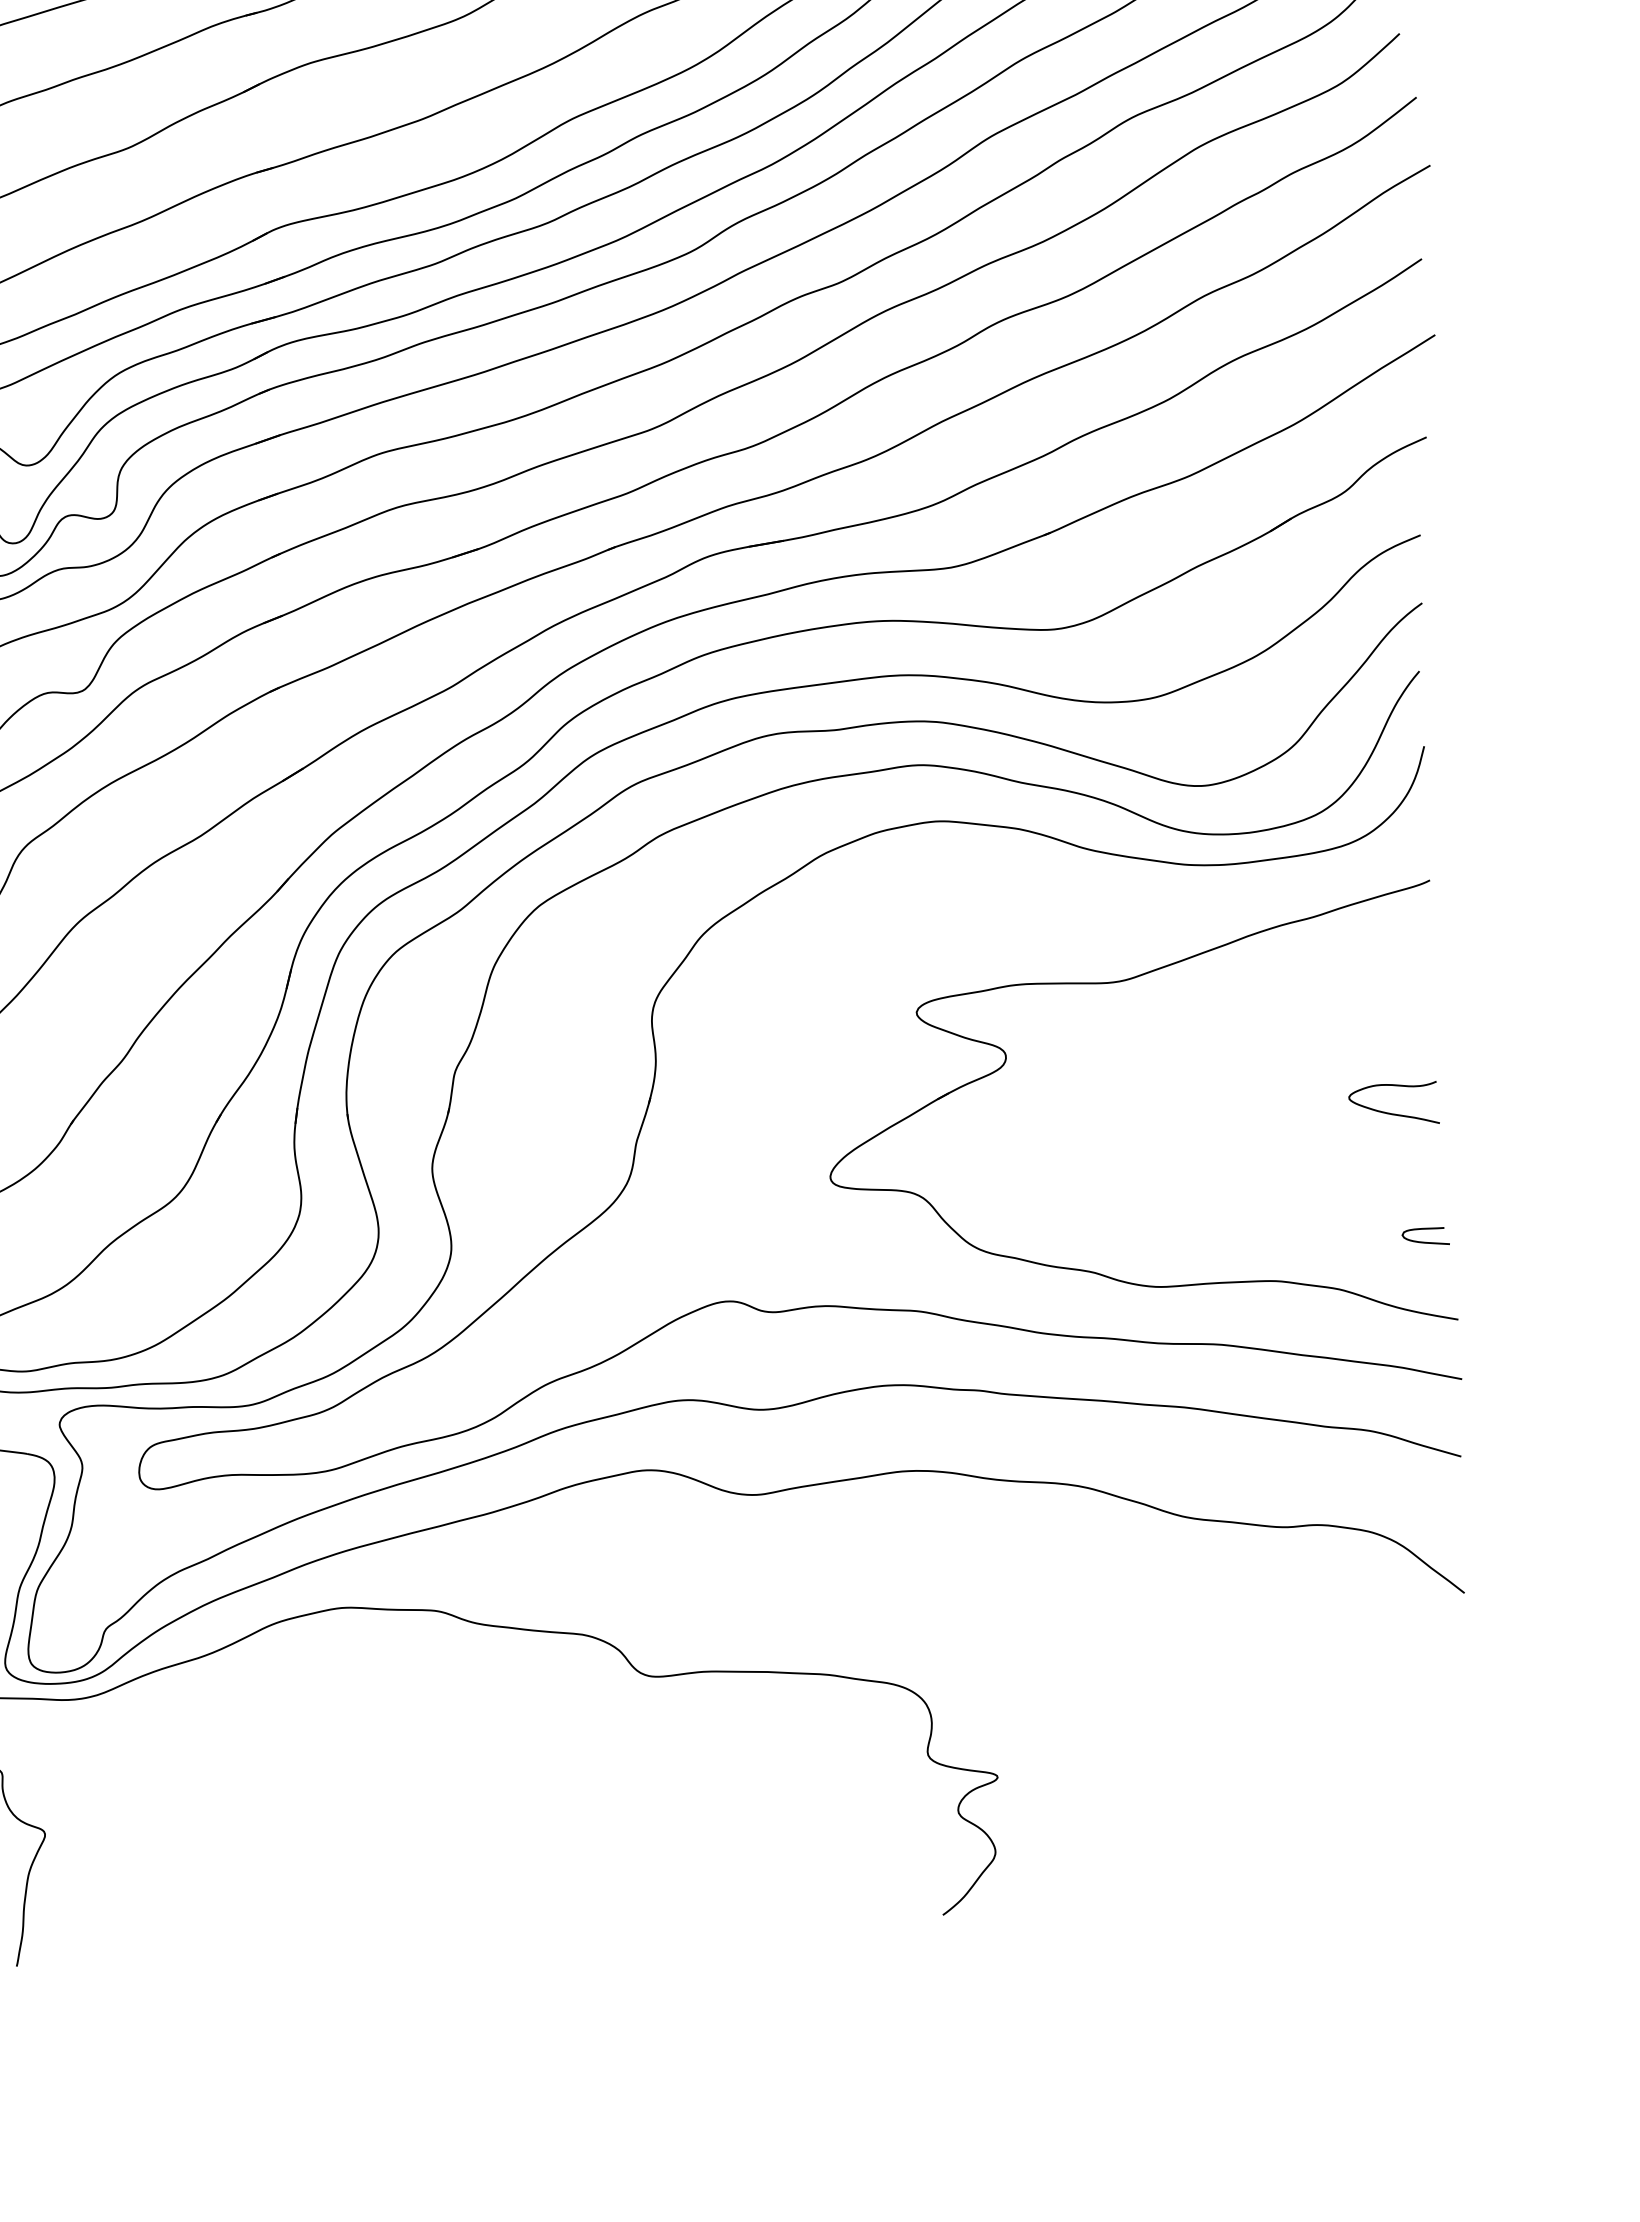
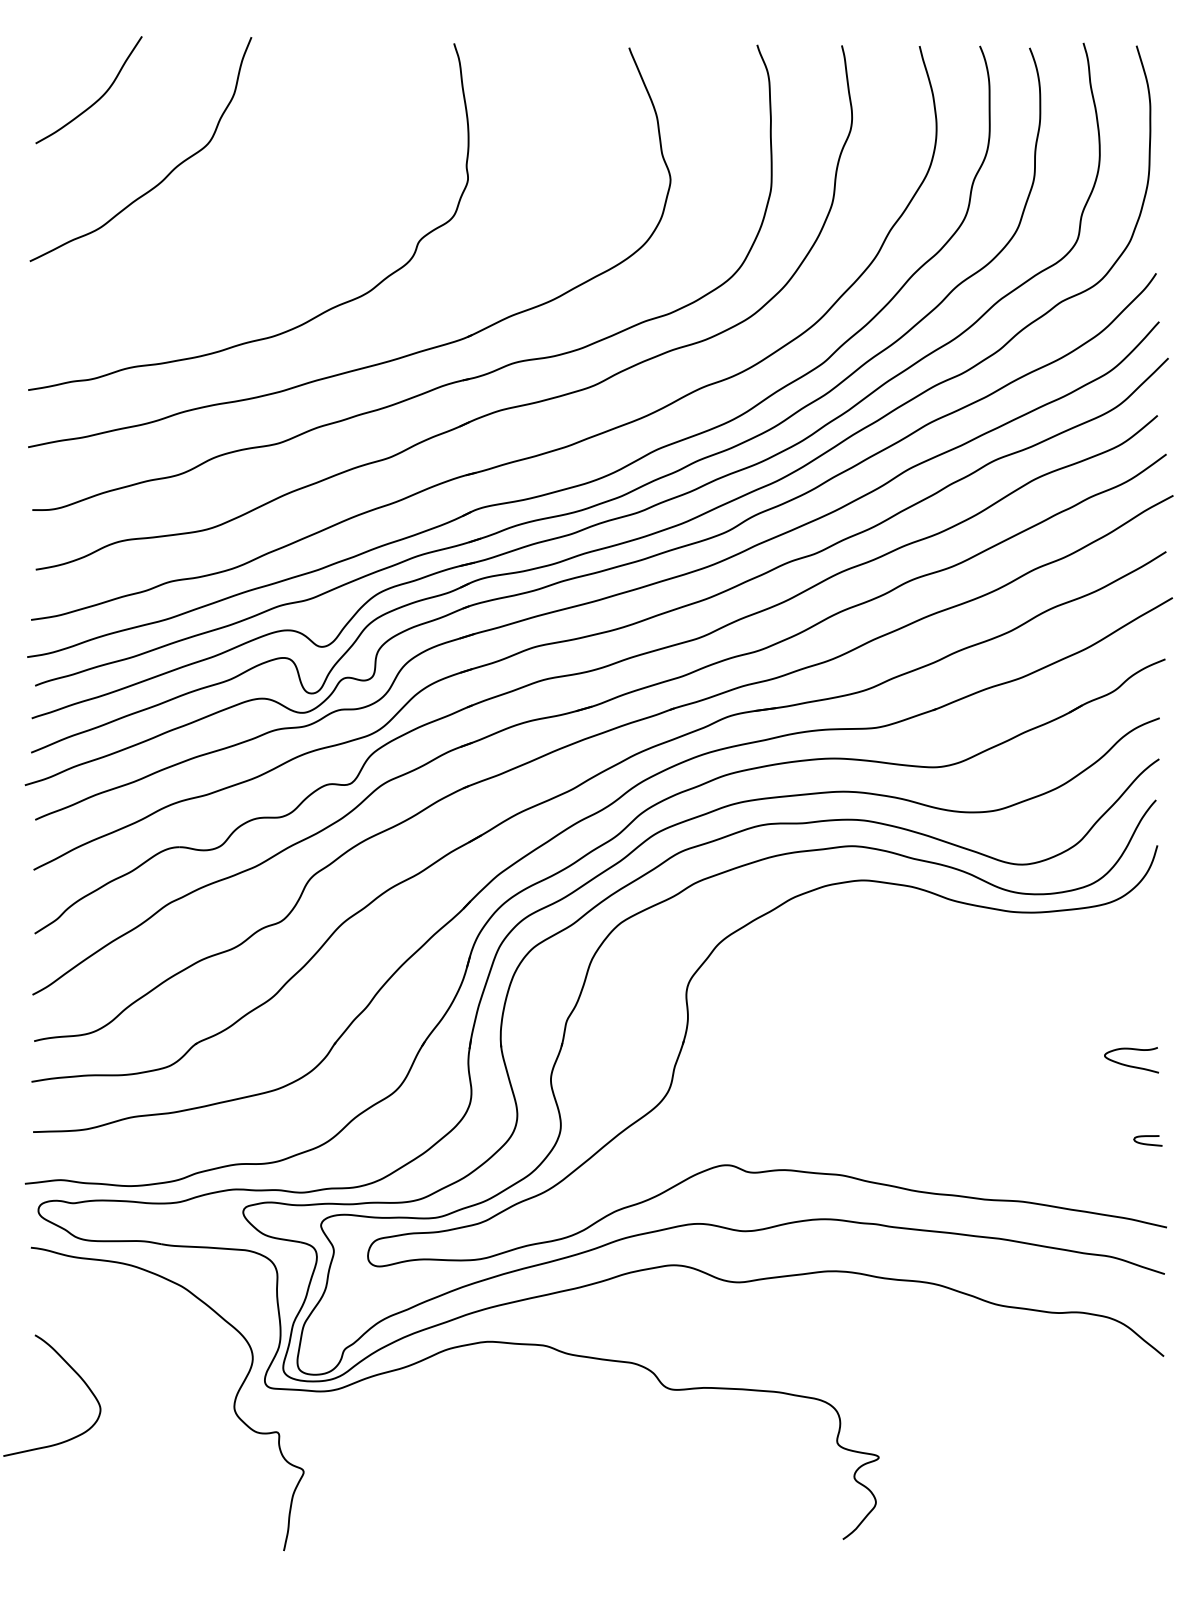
part: (1112, 984) -> (964, 982), removed

